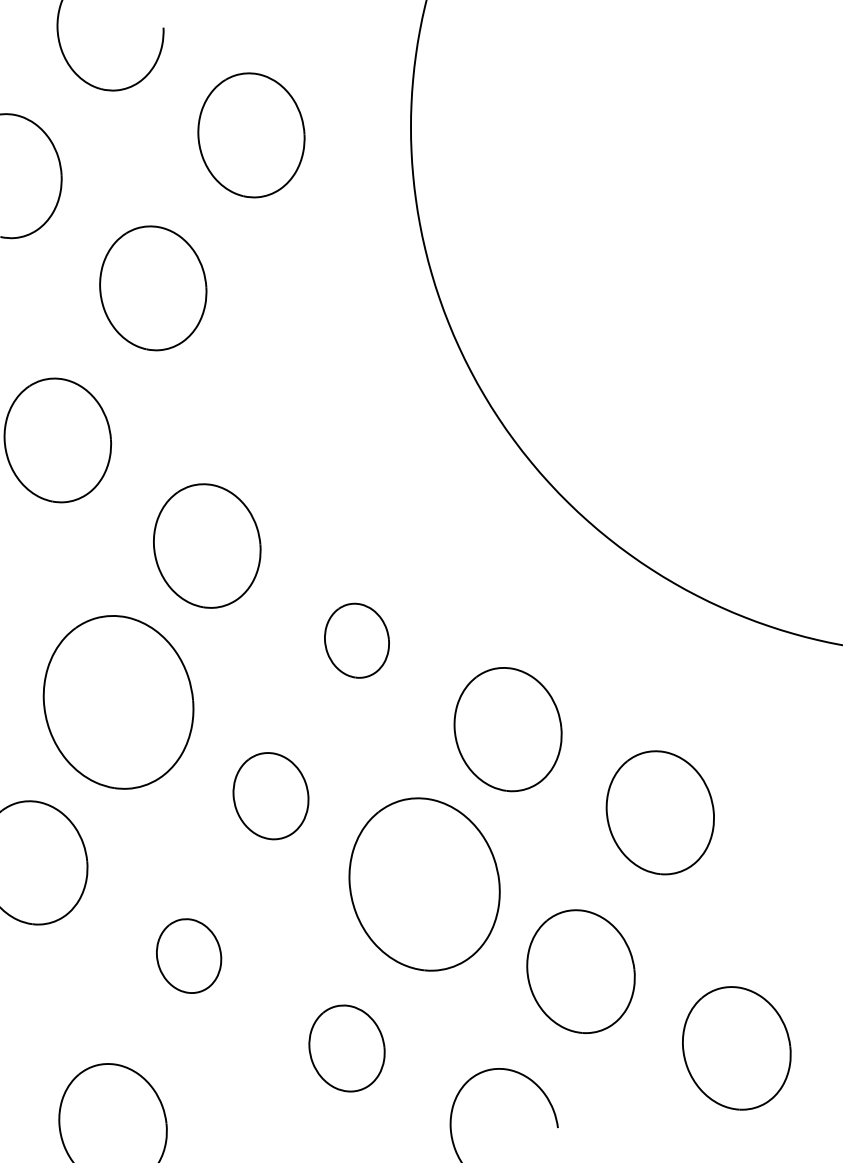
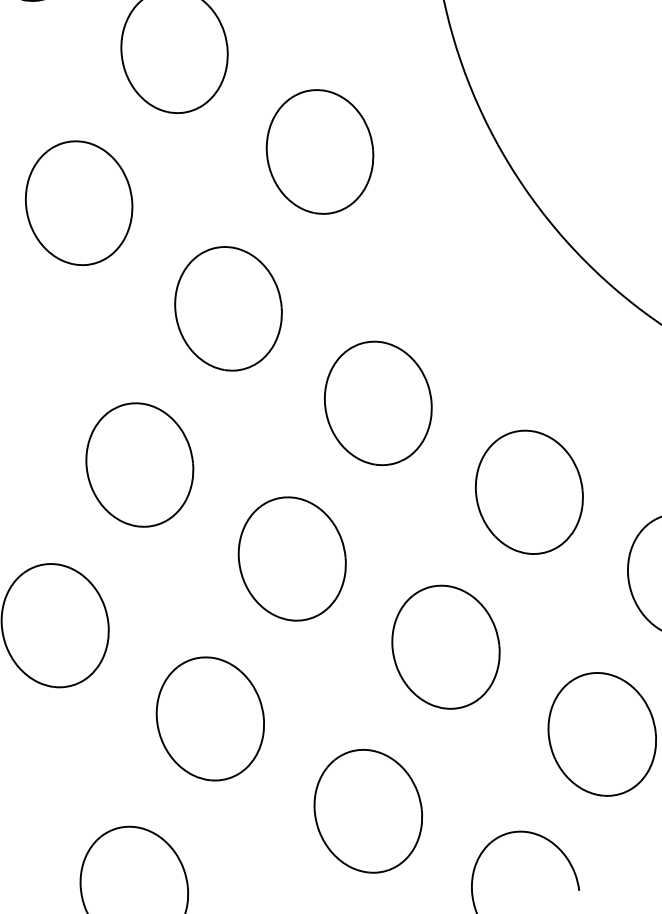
part: (298, 389) -> (319, 152), added
part: (356, 640) -> (377, 403), size x1.67
part: (118, 701) -> (139, 464), size x0.71
part: (270, 795) -> (291, 558), size x1.43
part: (424, 884) -> (445, 647), size x0.71
part: (188, 955) -> (209, 718), size x1.67
part: (346, 1048) -> (367, 811), size x1.43

